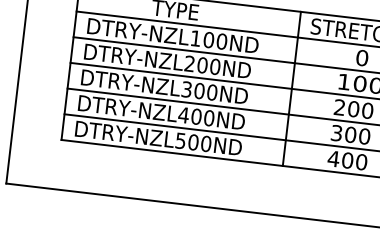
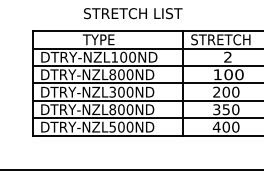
text: (361, 56) -> (227, 56), 0 -> 2
text: (189, 63) -> (112, 74), DTRY-NZL200ND -> DTRY-NZL800ND
text: (183, 114) -> (112, 109), DTRY-NZL400ND -> DTRY-NZL800ND
text: (349, 134) -> (225, 109), 300 -> 350

